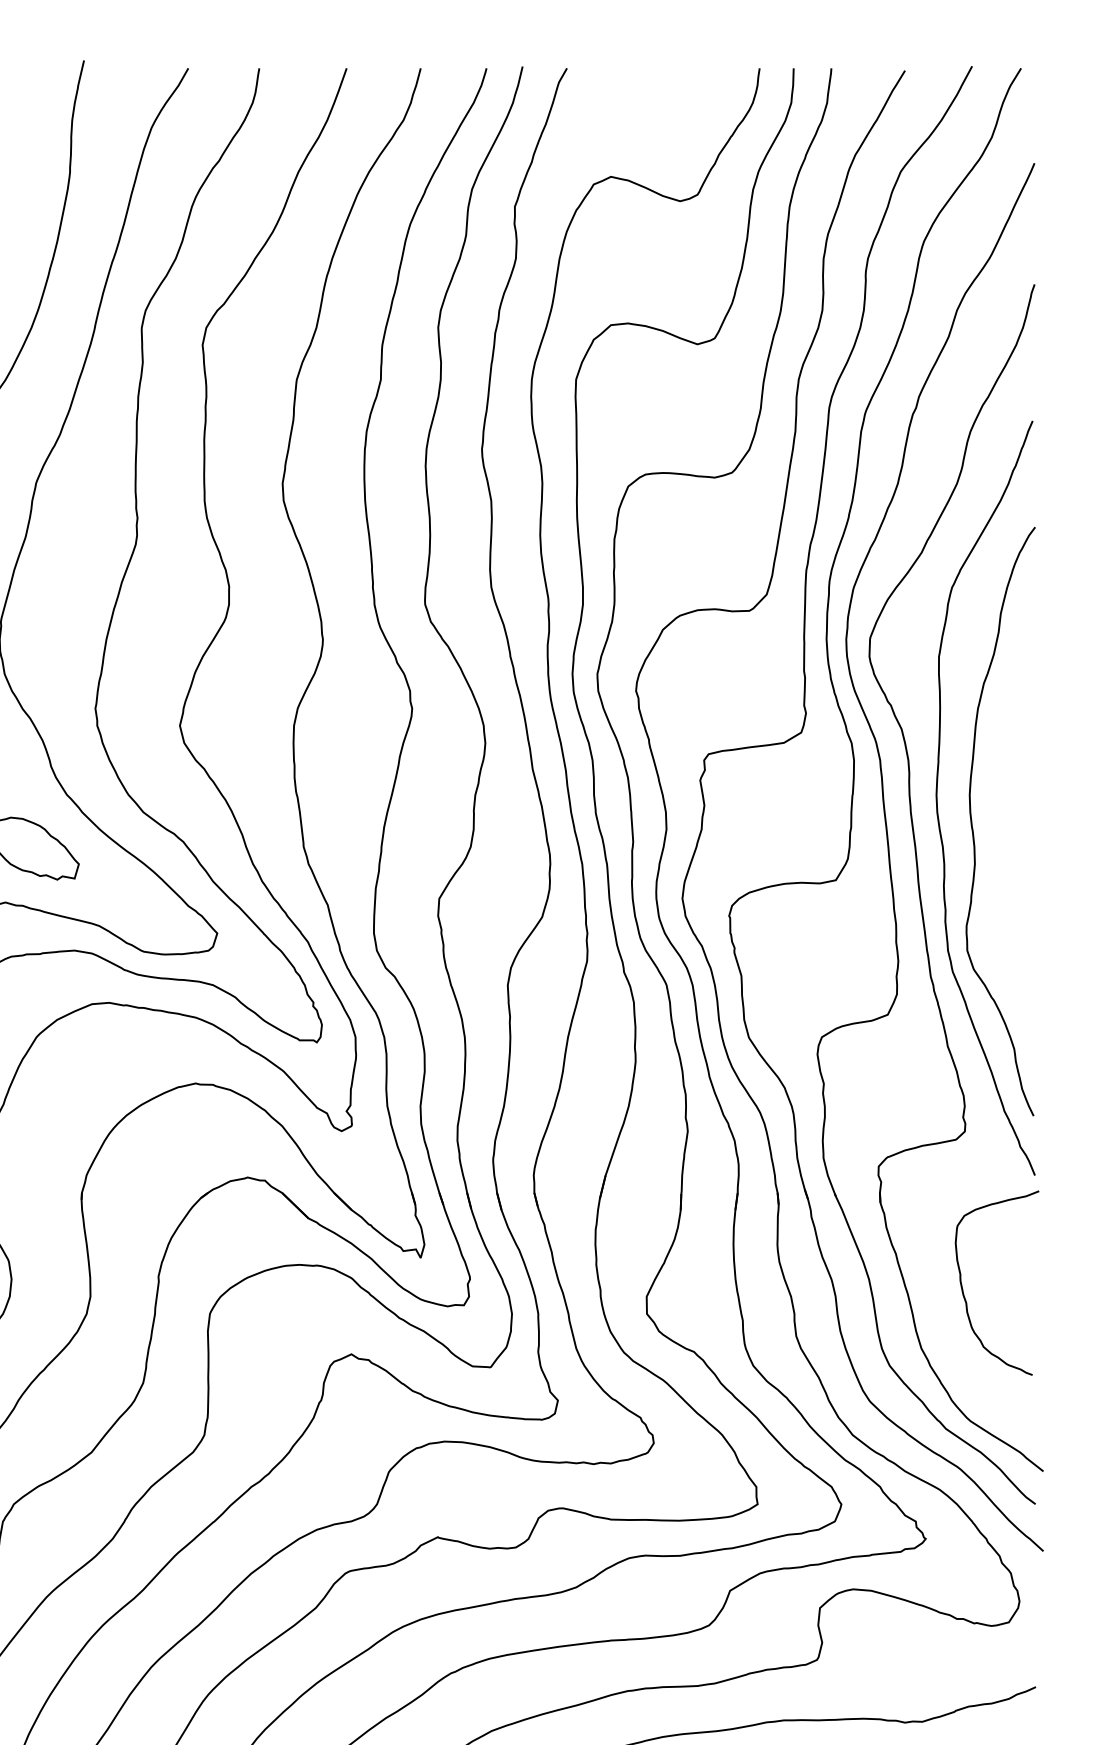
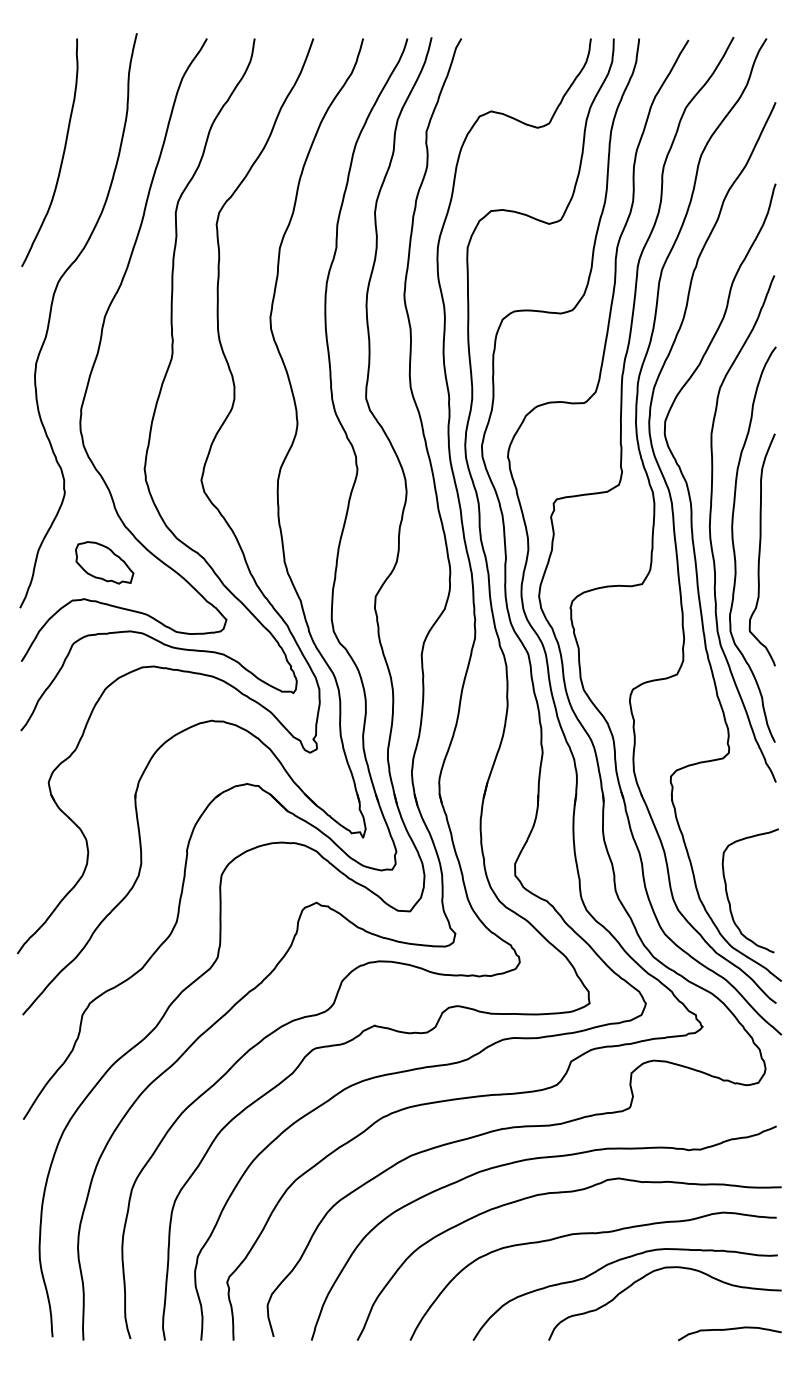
curve: (1011, 828) -> (760, 549), added
curve: (964, 1290) -> (728, 895), moved

